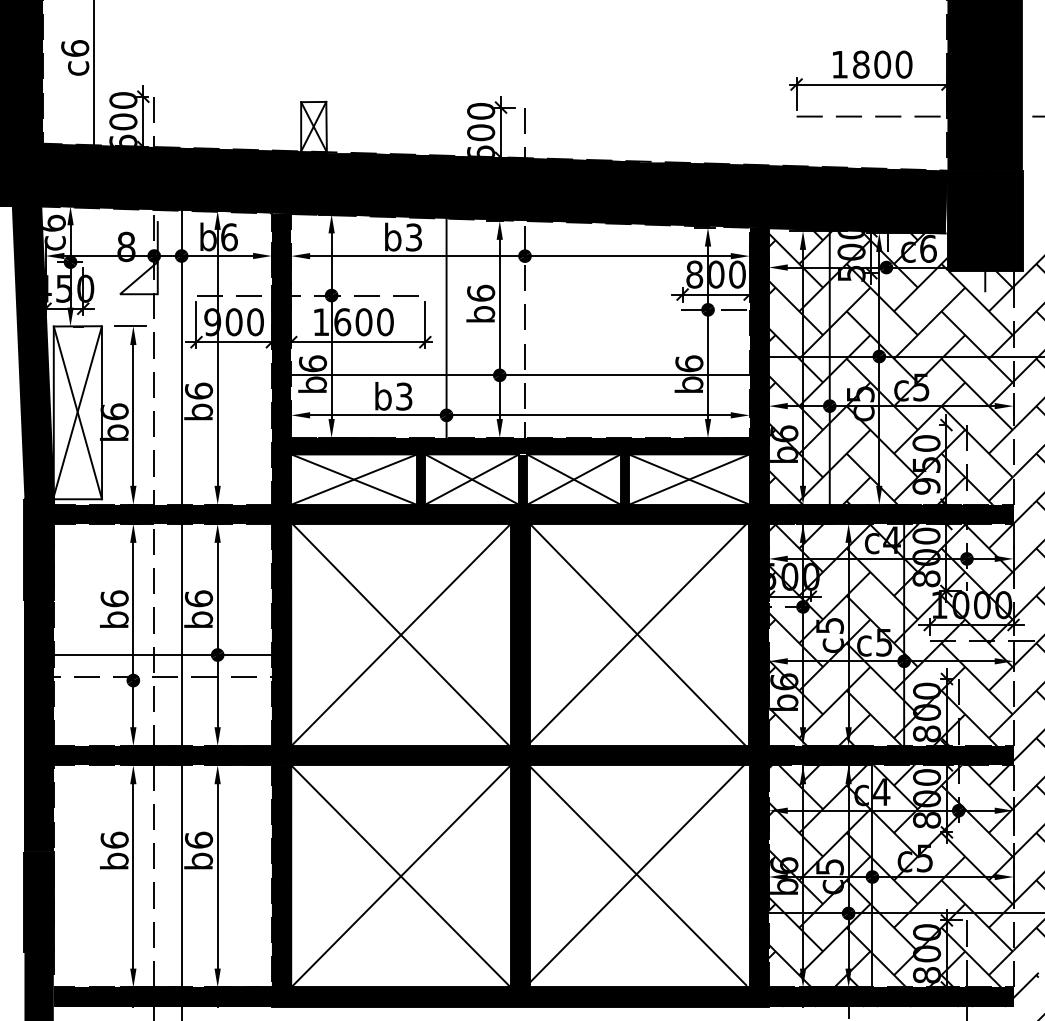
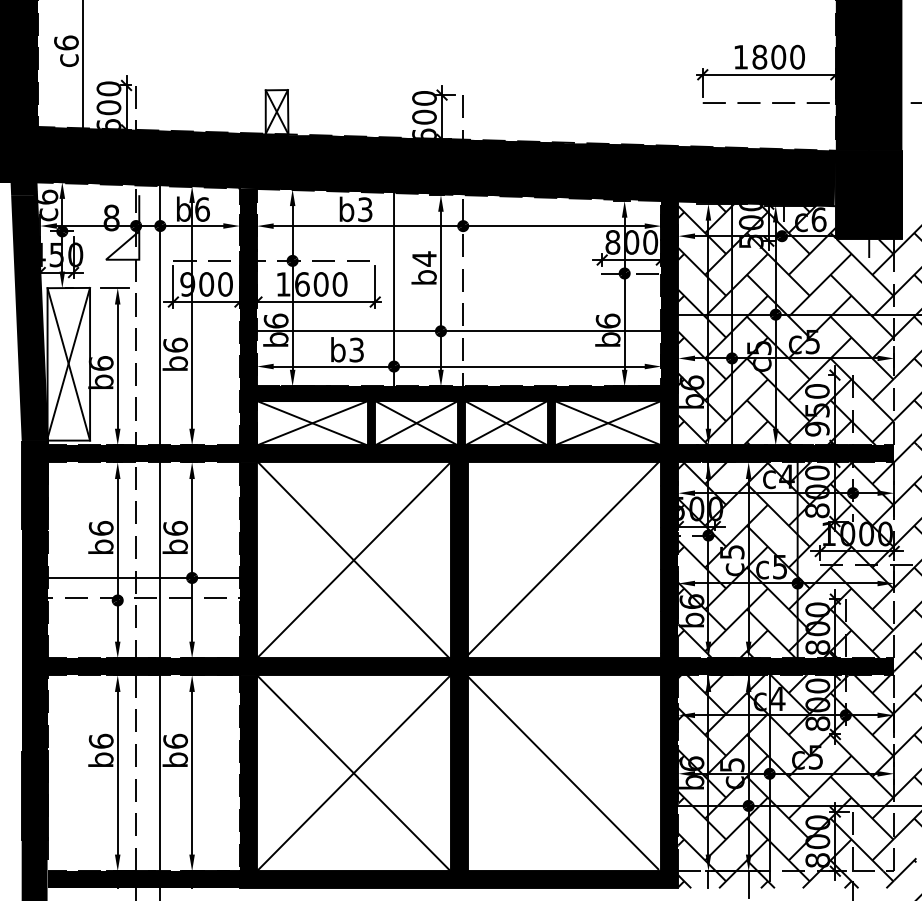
text: (481, 293) -> (424, 259), b6 -> b4
line: (638, 634) -> (563, 559), removed
line: (636, 874) -> (561, 771), removed
fill: (890, 996) -> (785, 879), removed

